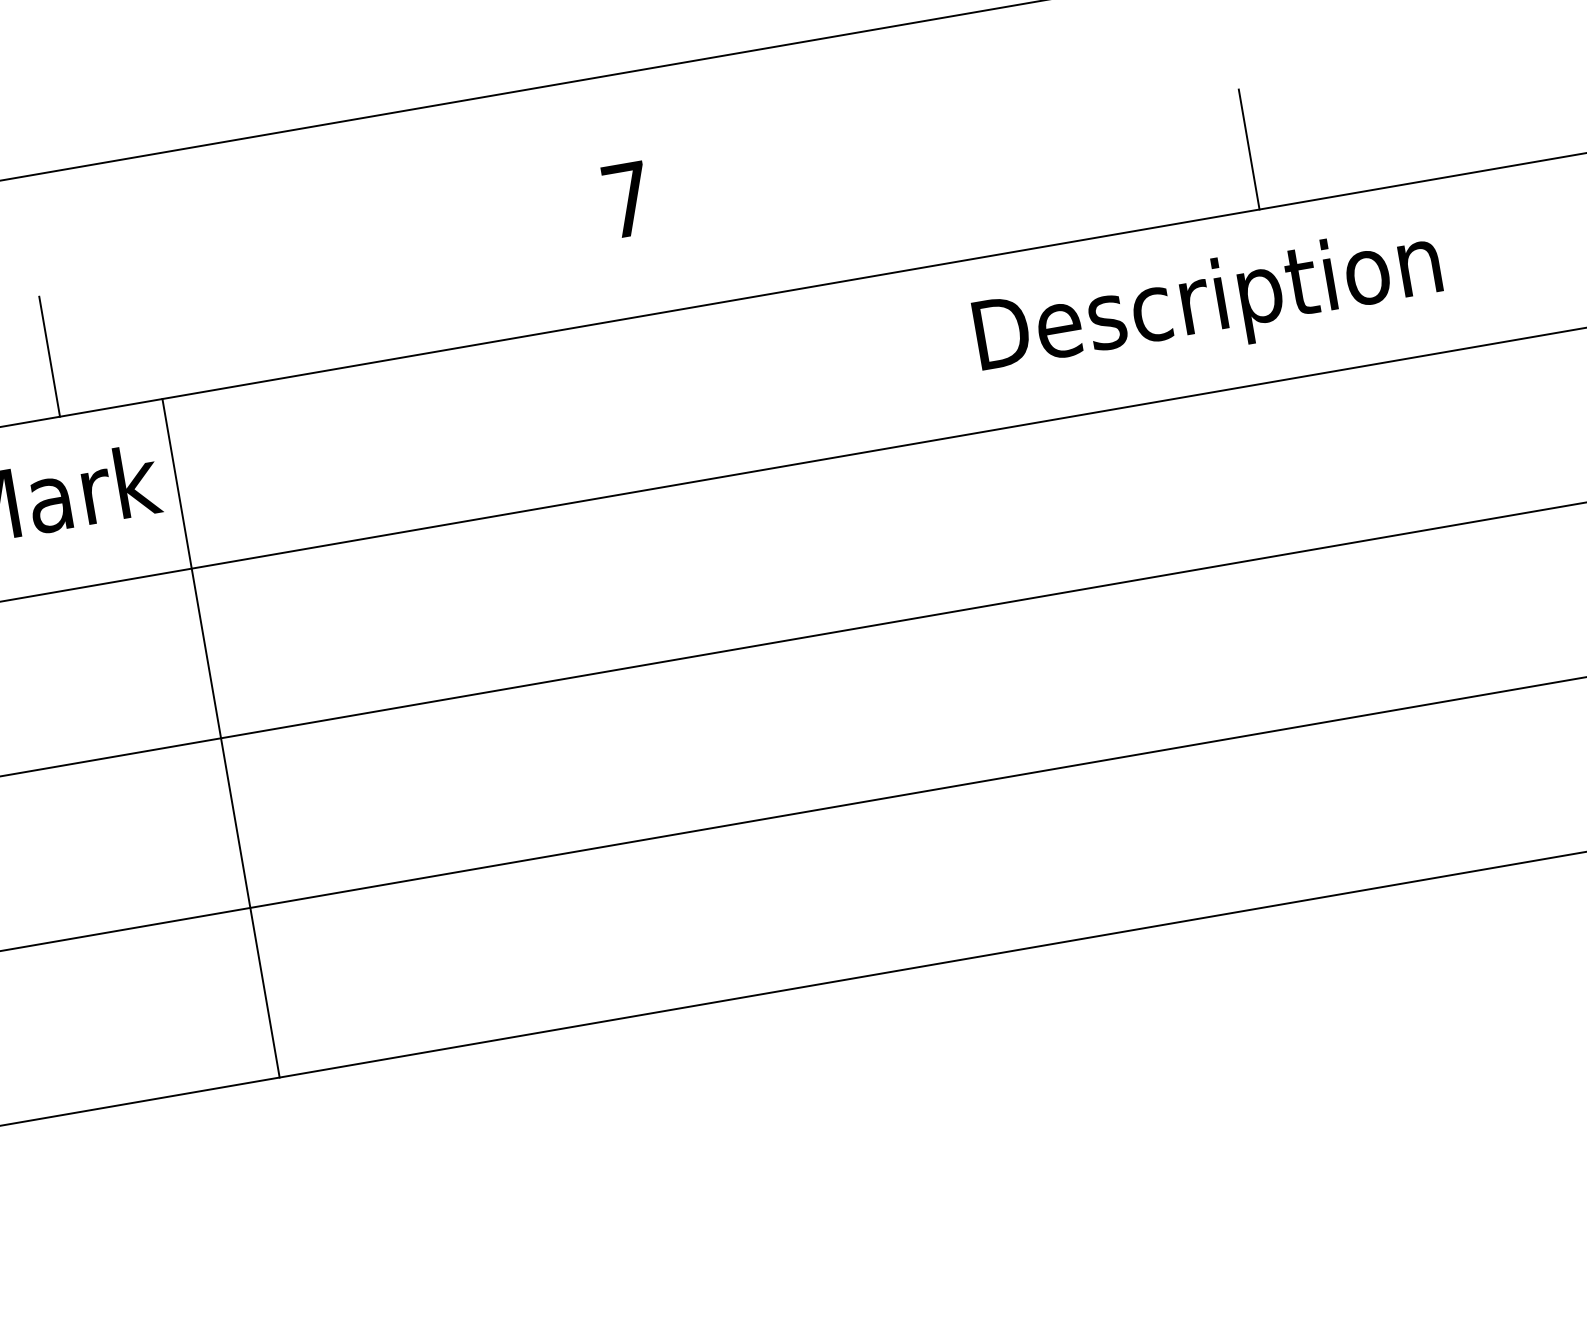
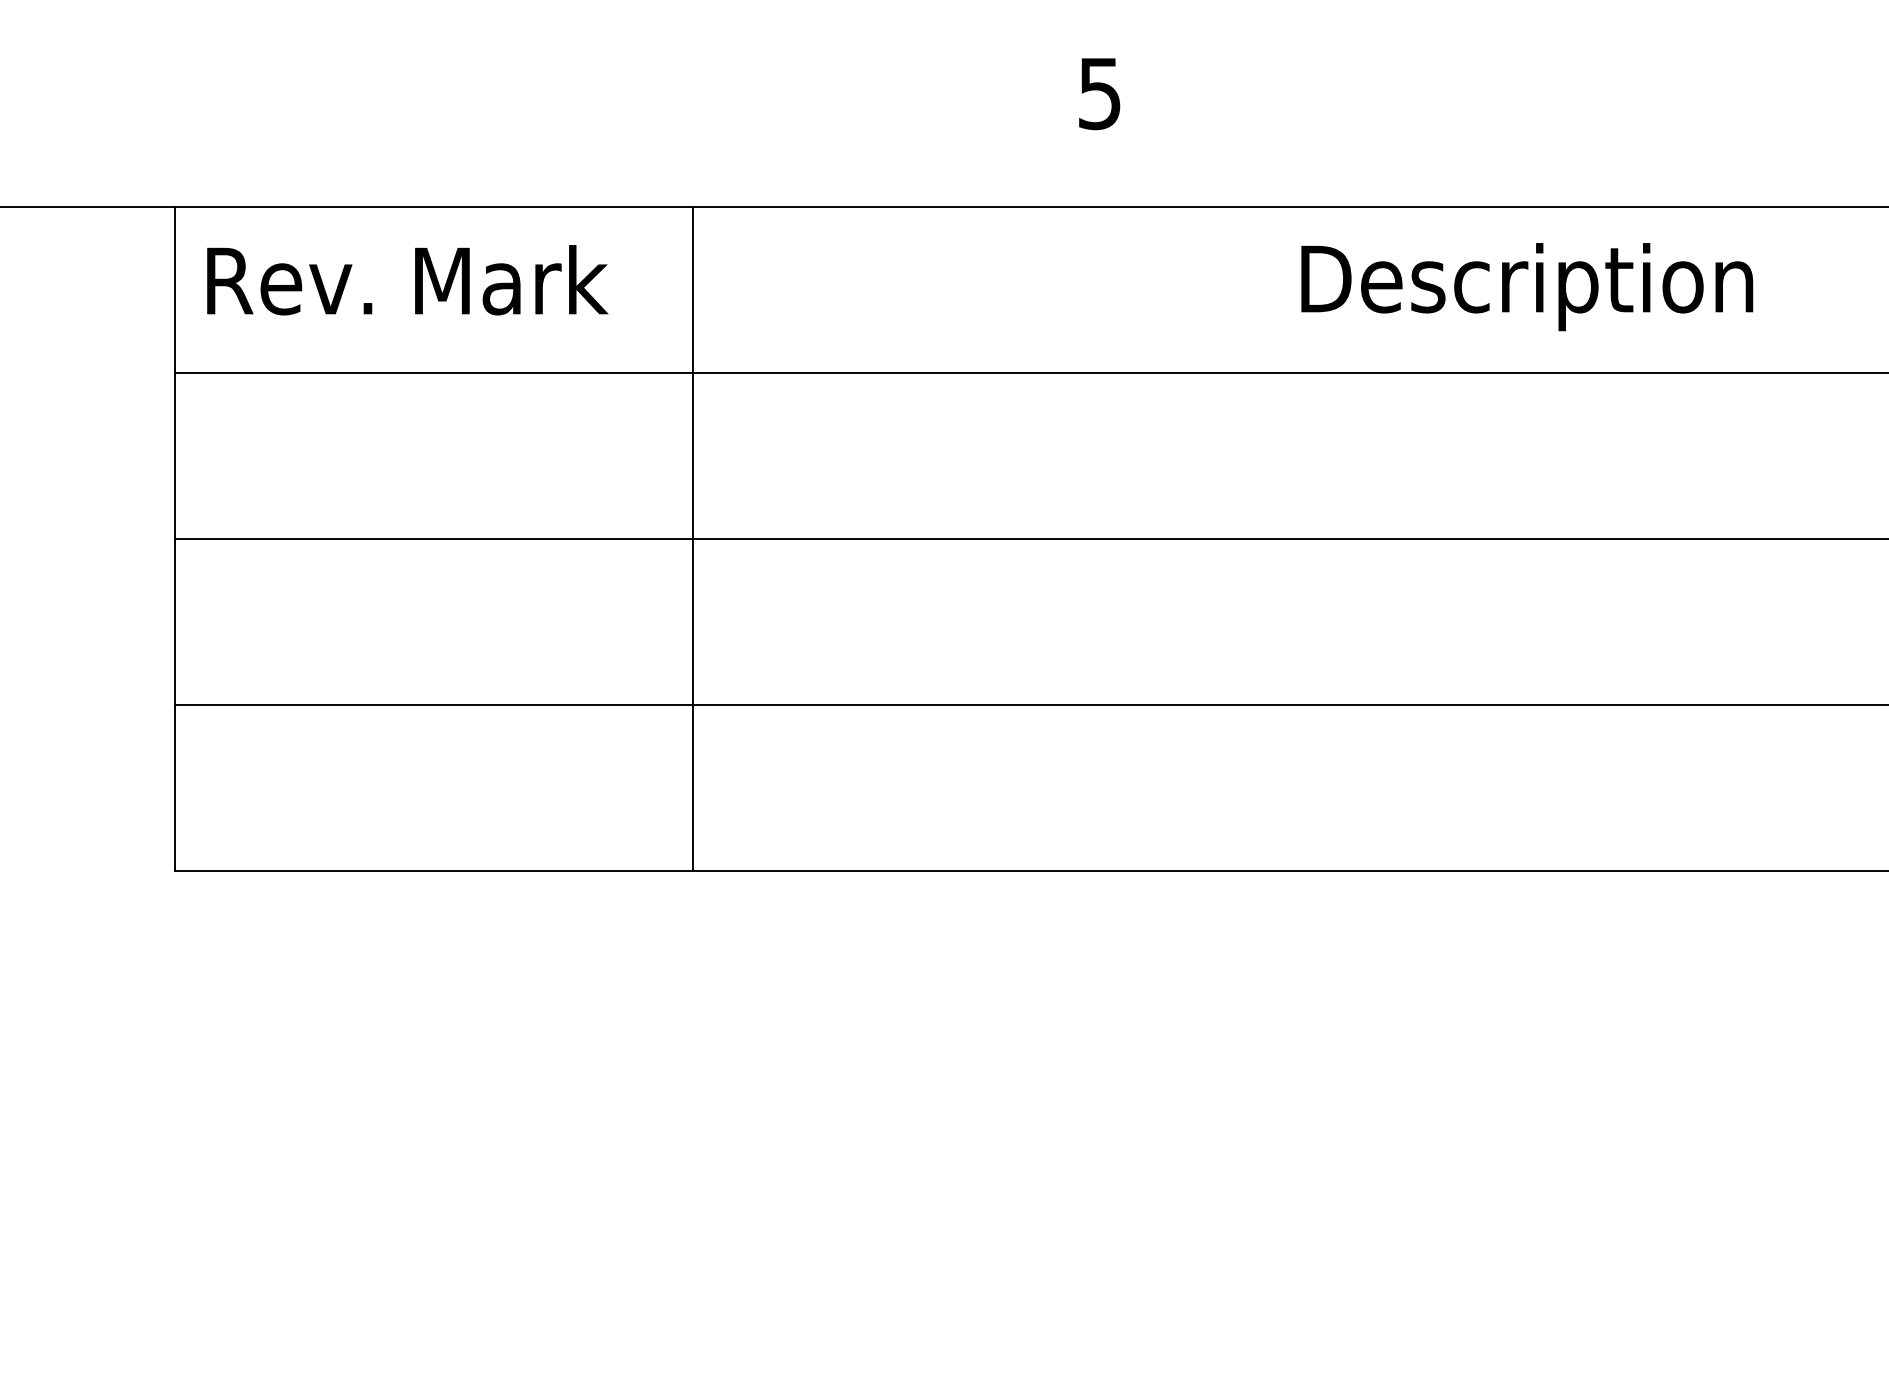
line: (1249, 149) -> (1699, 147), removed
text: (627, 200) -> (1099, 94), 7 -> 5
text: (1209, 305) -> (1527, 287), moved
line: (49, 356) -> (525, 147), removed
line: (221, 738) -> (693, 538), moved

